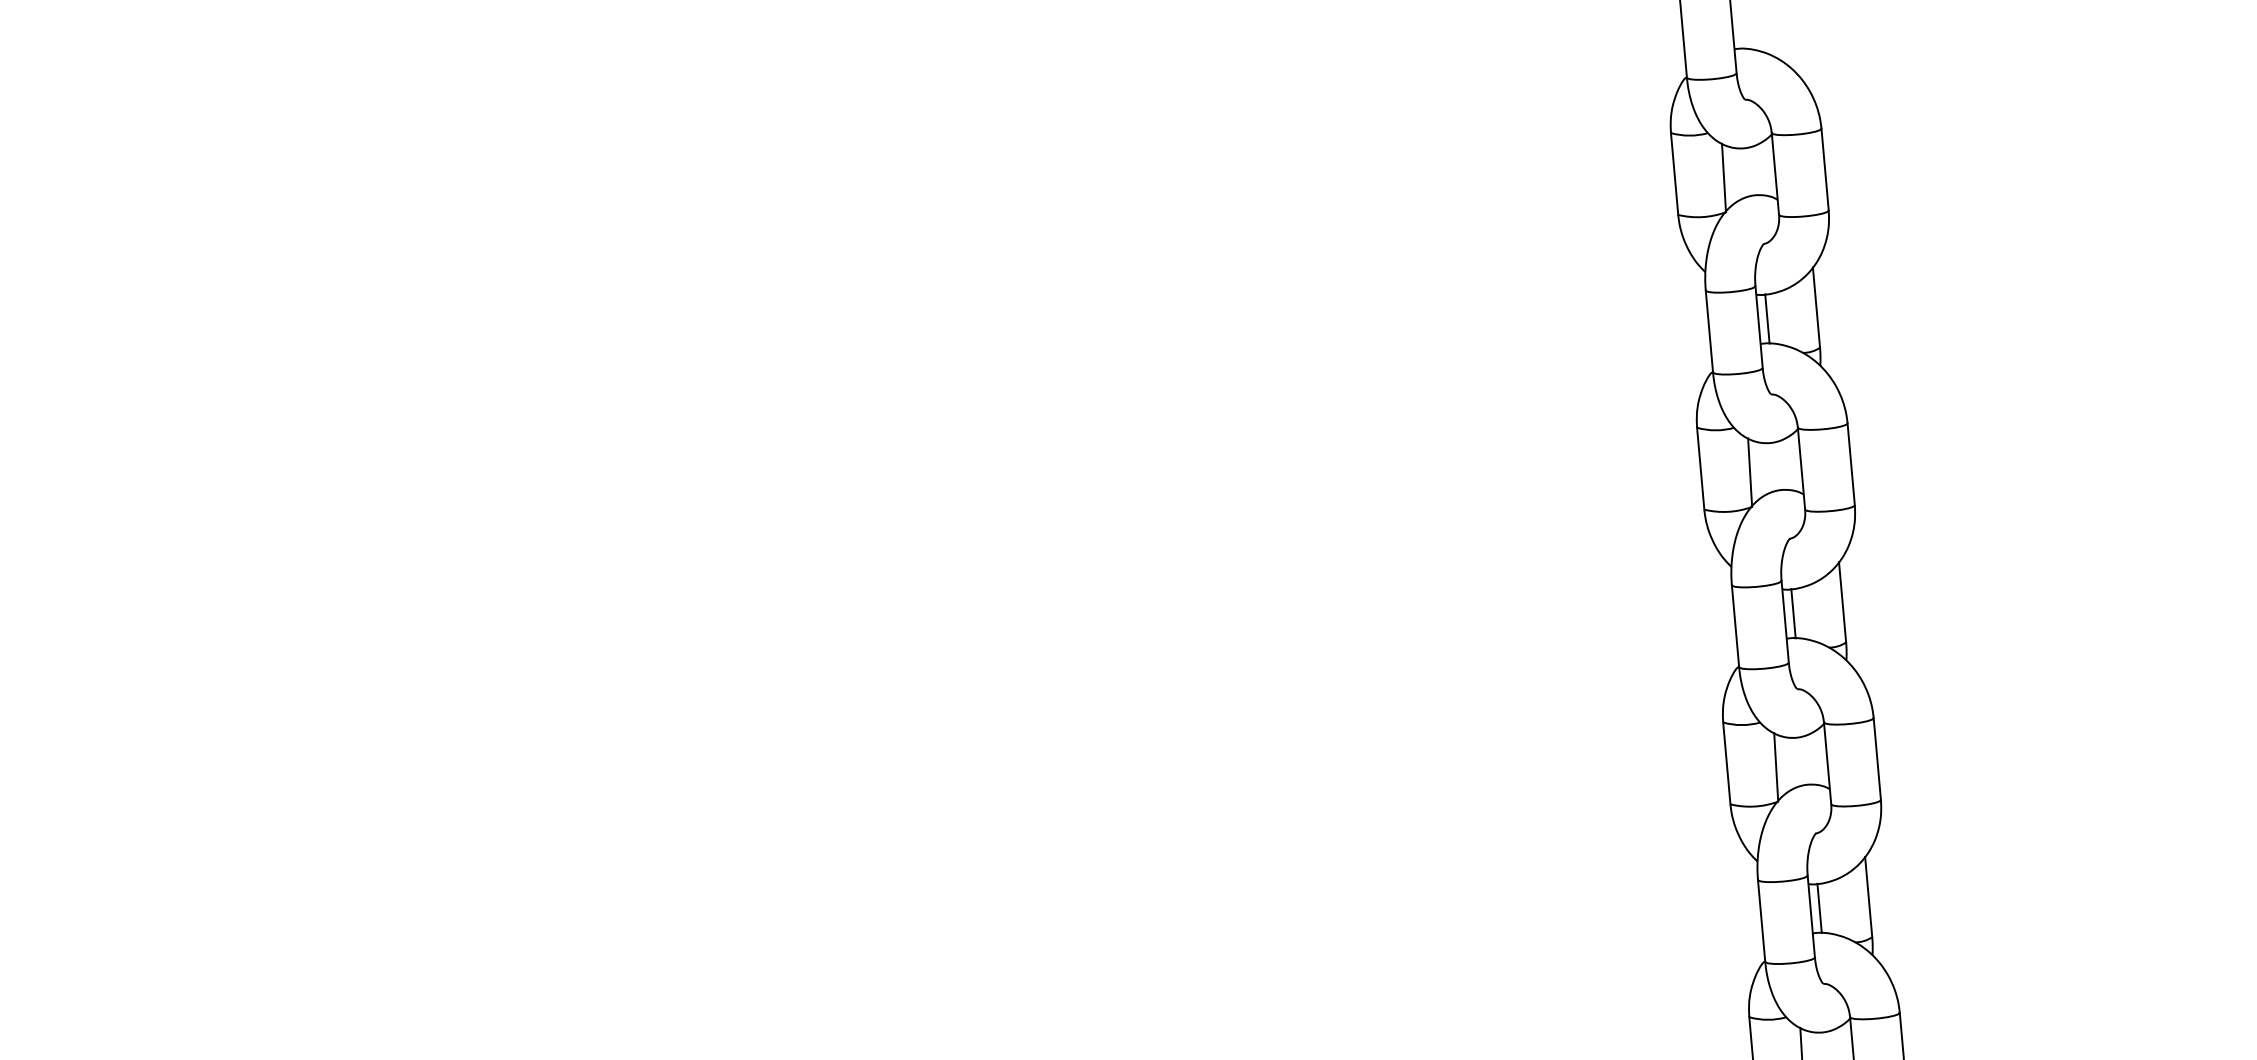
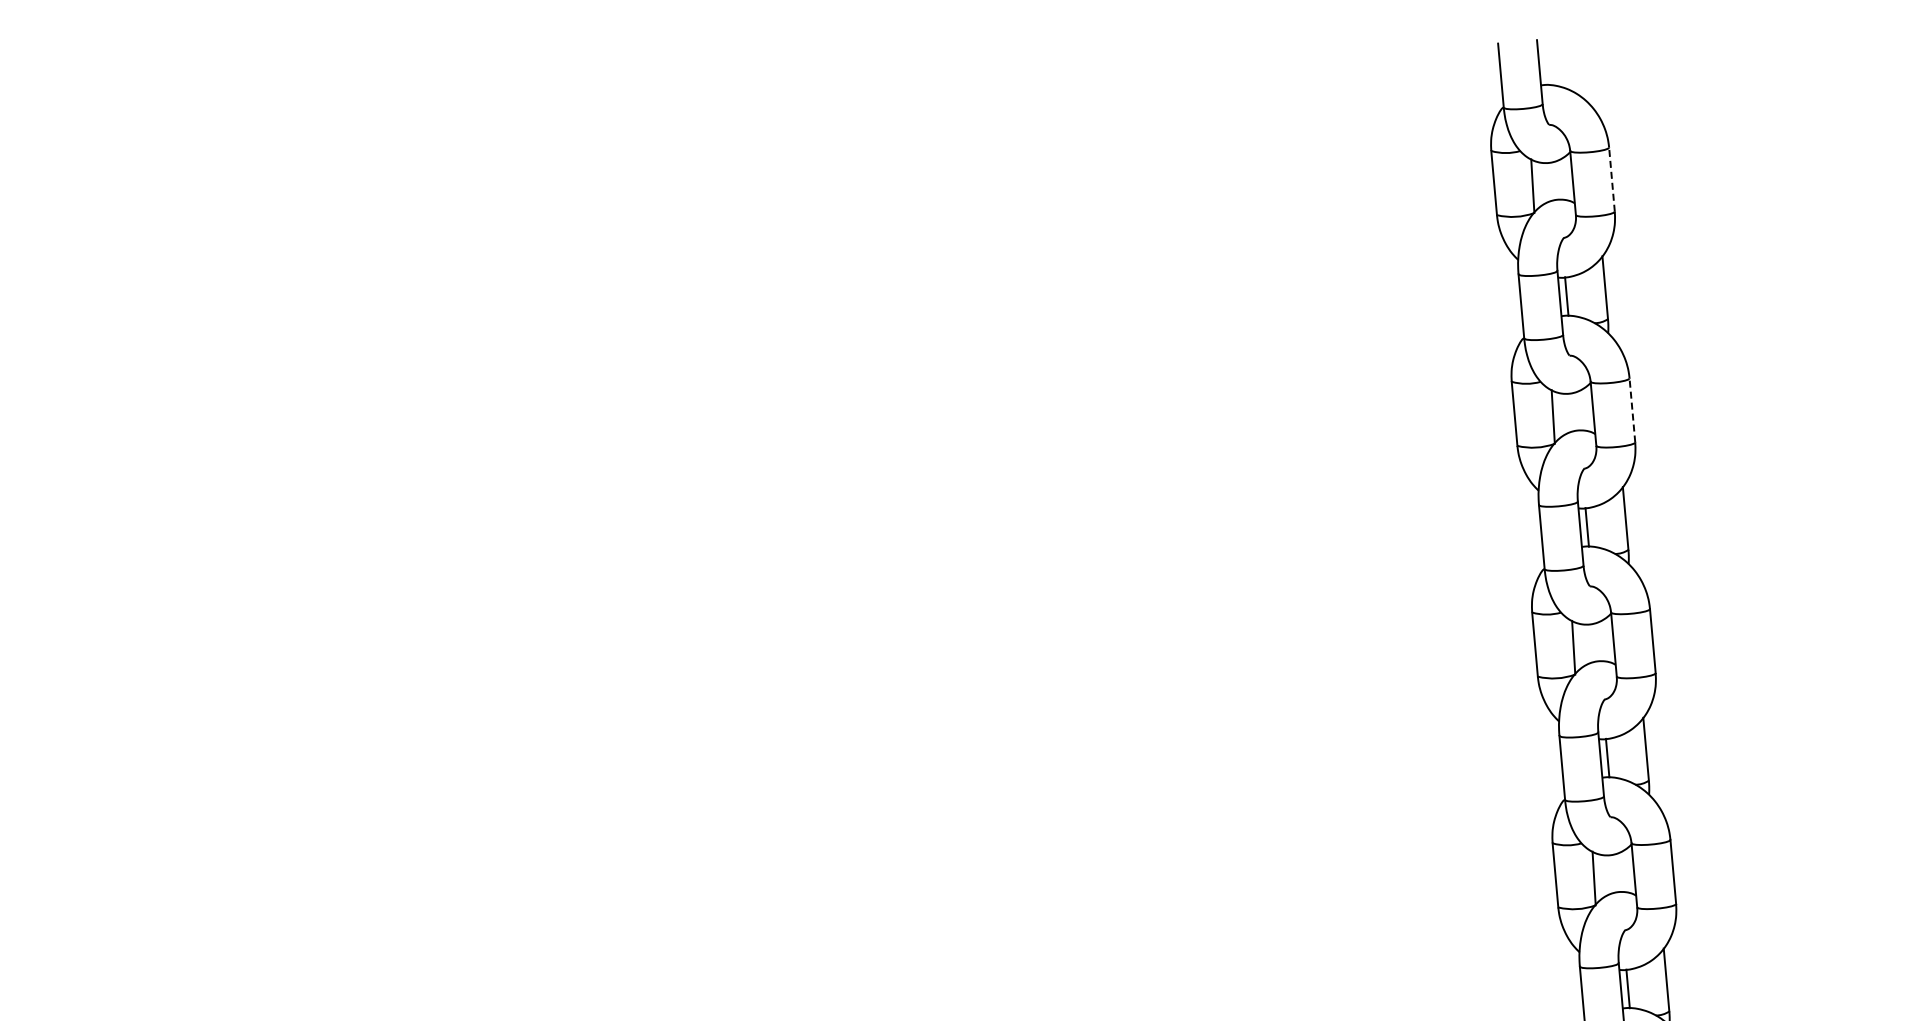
line: (1824, 169) -> (1611, 179), solid -> dashed
line: (1851, 463) -> (1632, 409), solid -> dashed

